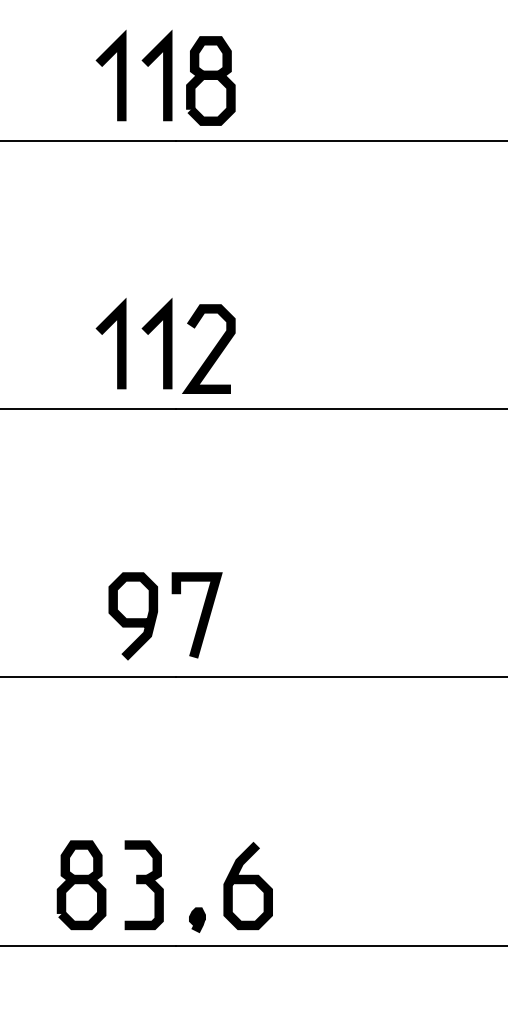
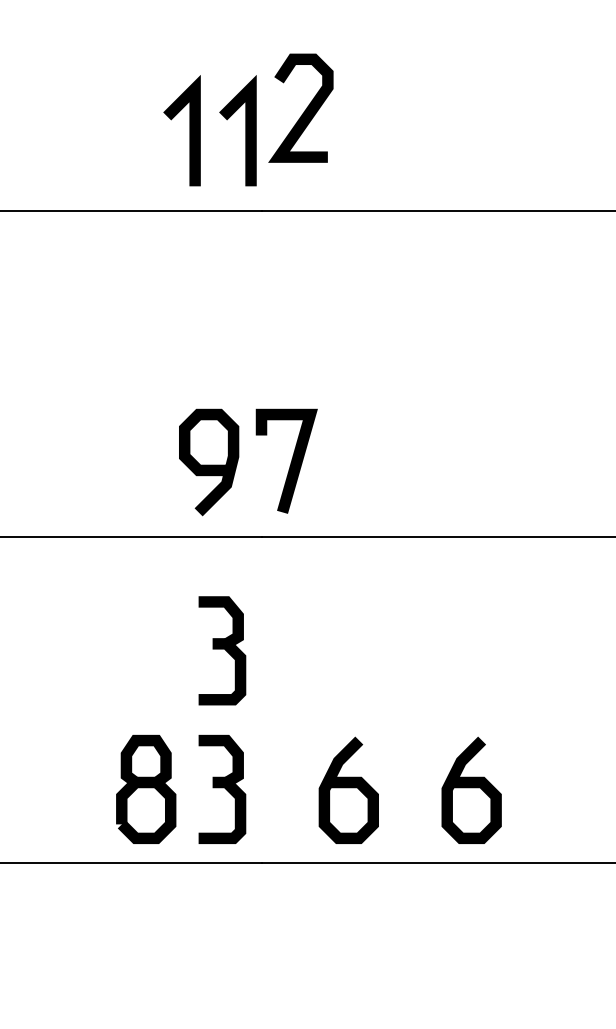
curve: (212, 349) -> (305, 108), moved
part: (143, 771) -> (221, 651), added
curve: (348, 884) -> (470, 788), added
part: (197, 919) -> (287, 831), removed

